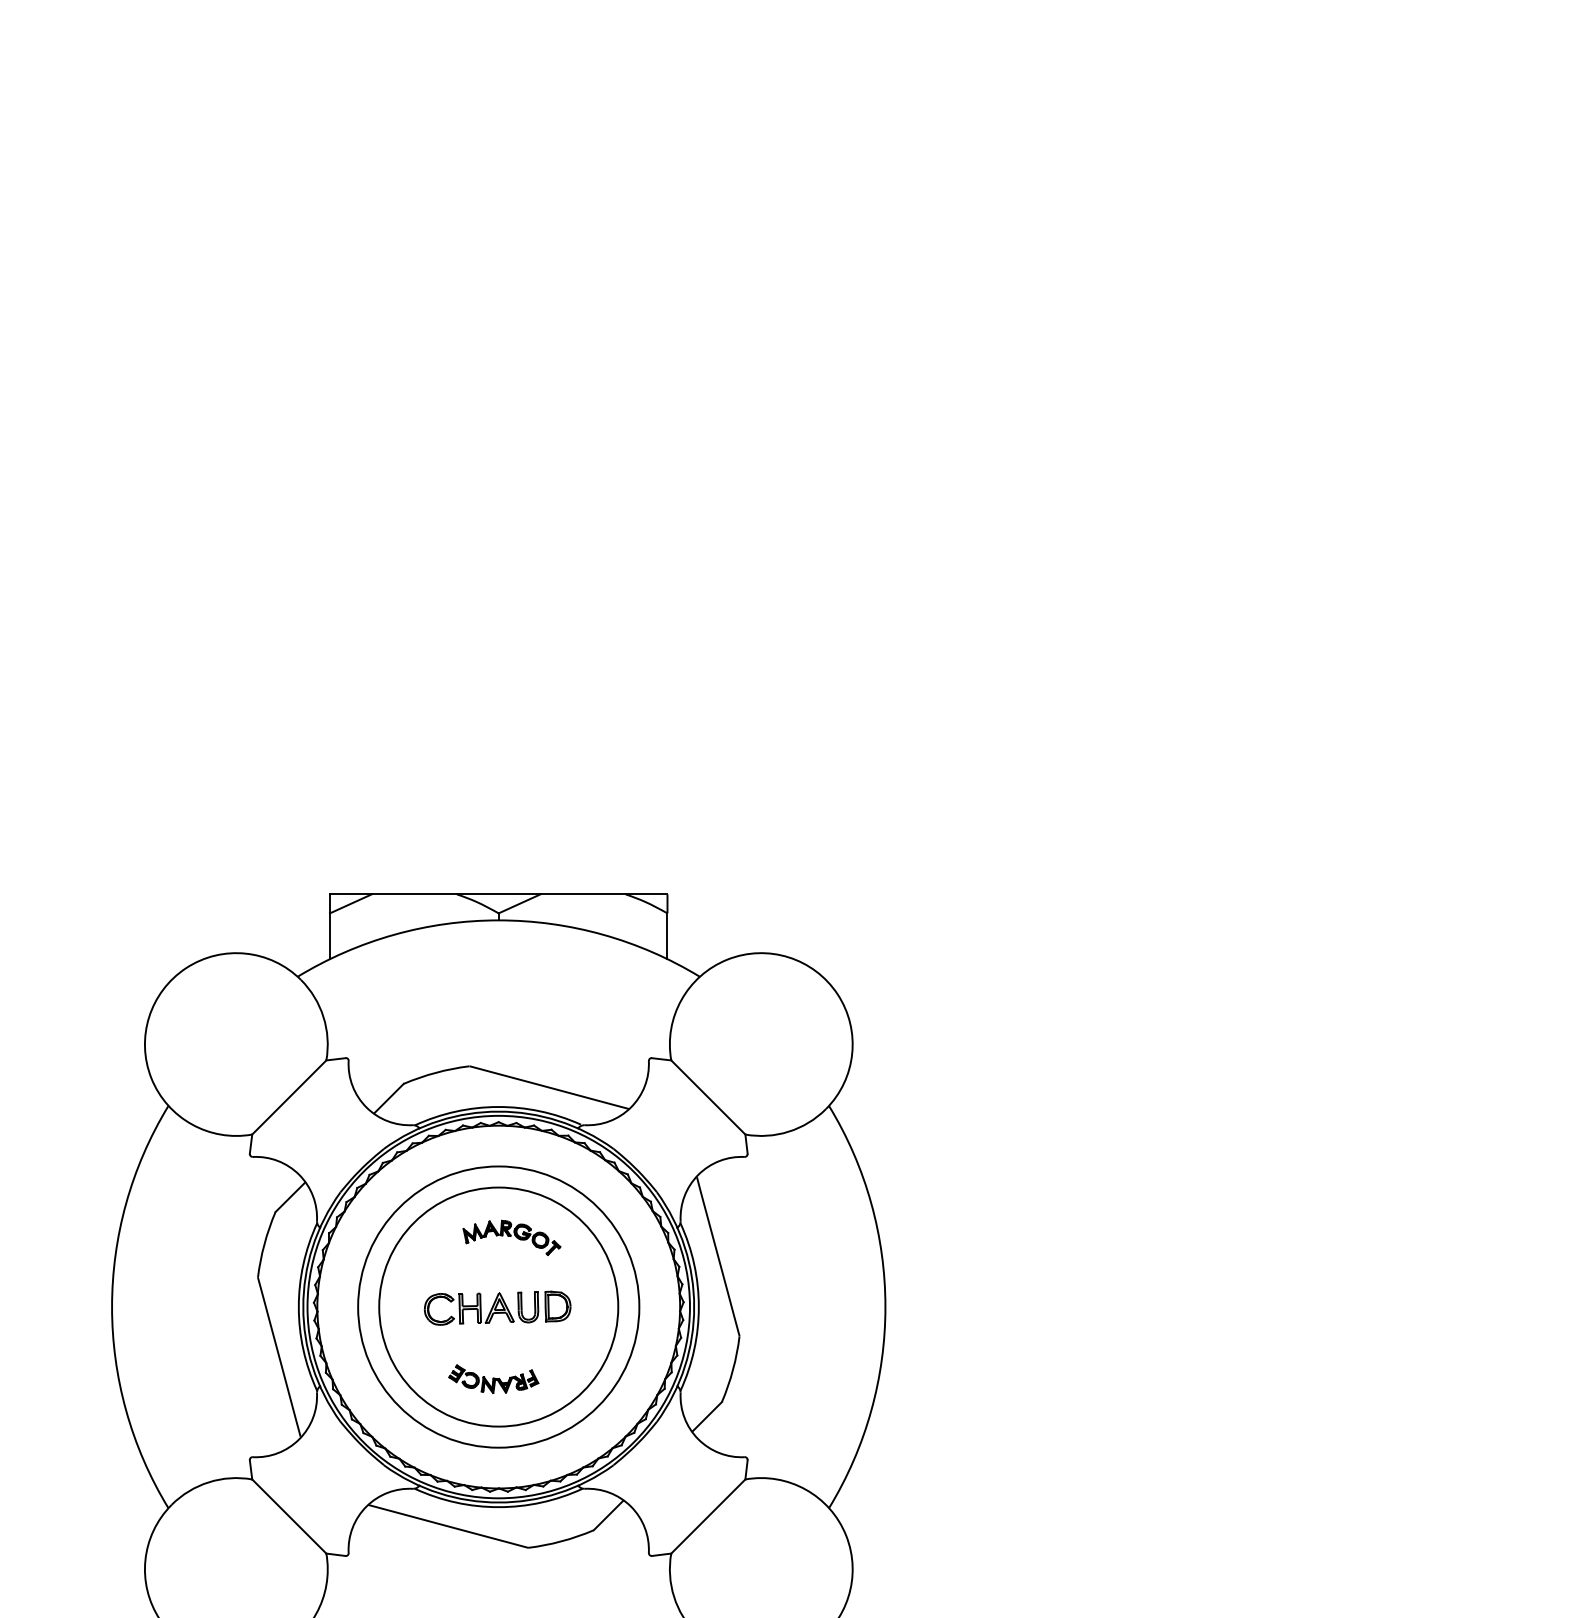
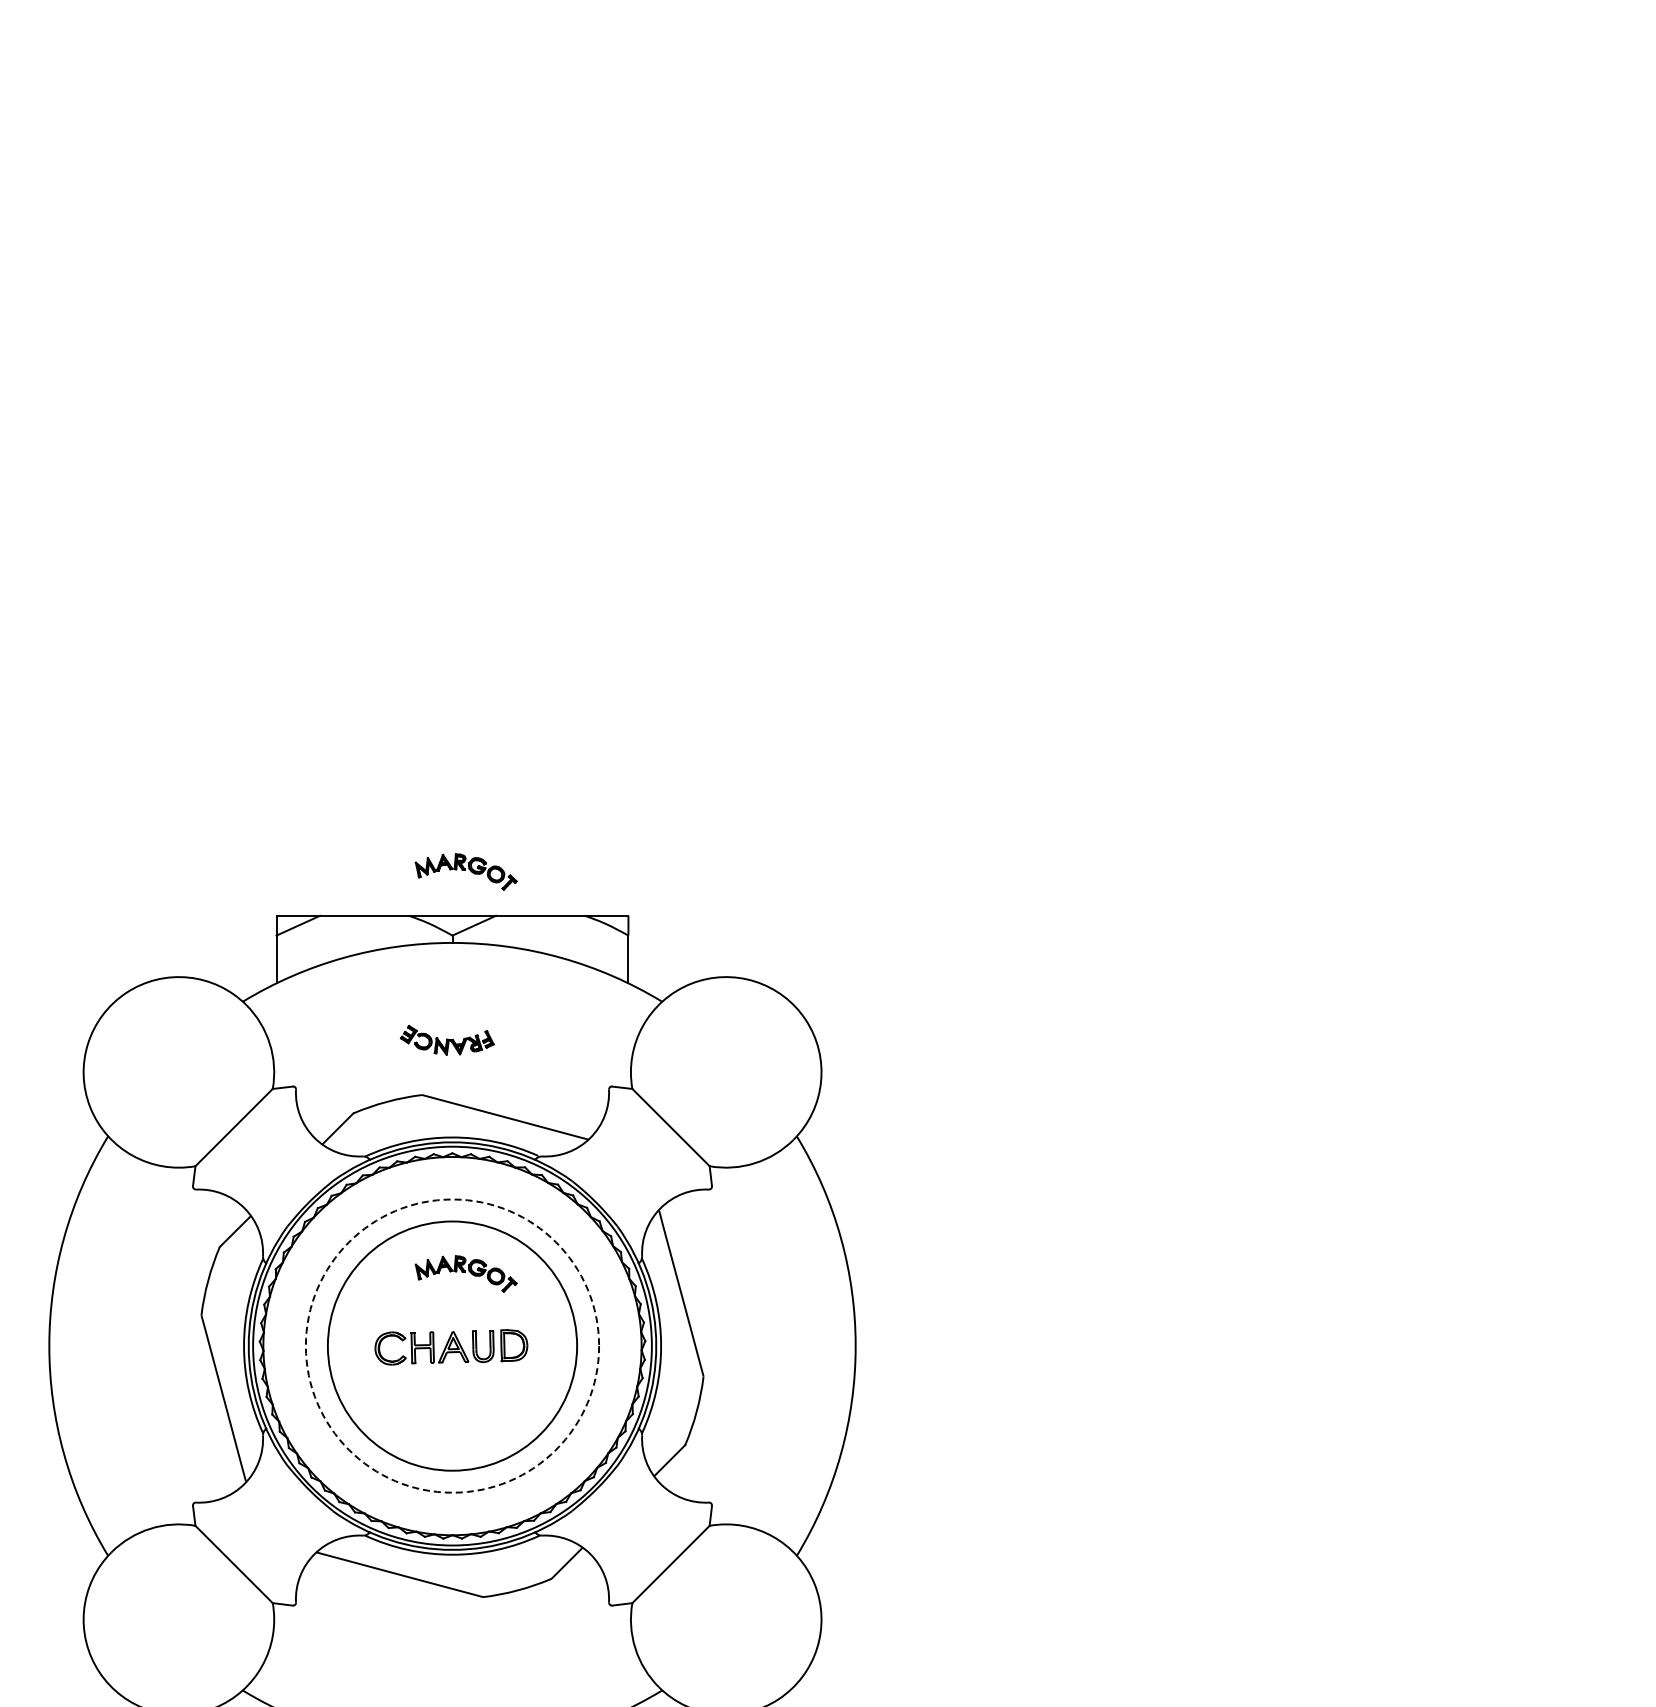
part: (511, 851) -> (465, 871), added
circle: (498, 1306) -> (452, 1345), solid -> dashed
part: (492, 1379) -> (446, 1040), moved

